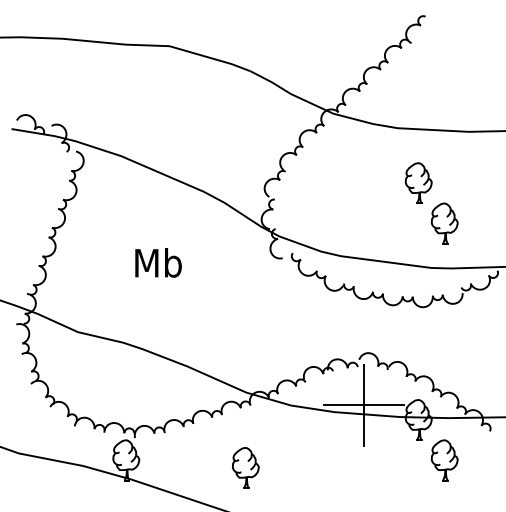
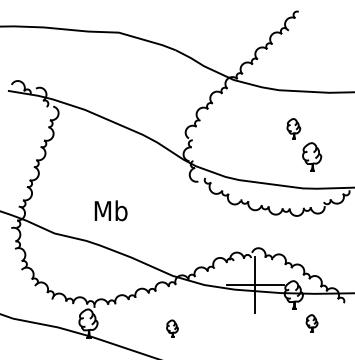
part: (418, 182) -> (293, 128), size x0.7
text: (158, 262) -> (111, 210), moved
part: (444, 460) -> (311, 323), size x0.6
part: (245, 467) -> (172, 328), size x0.6

